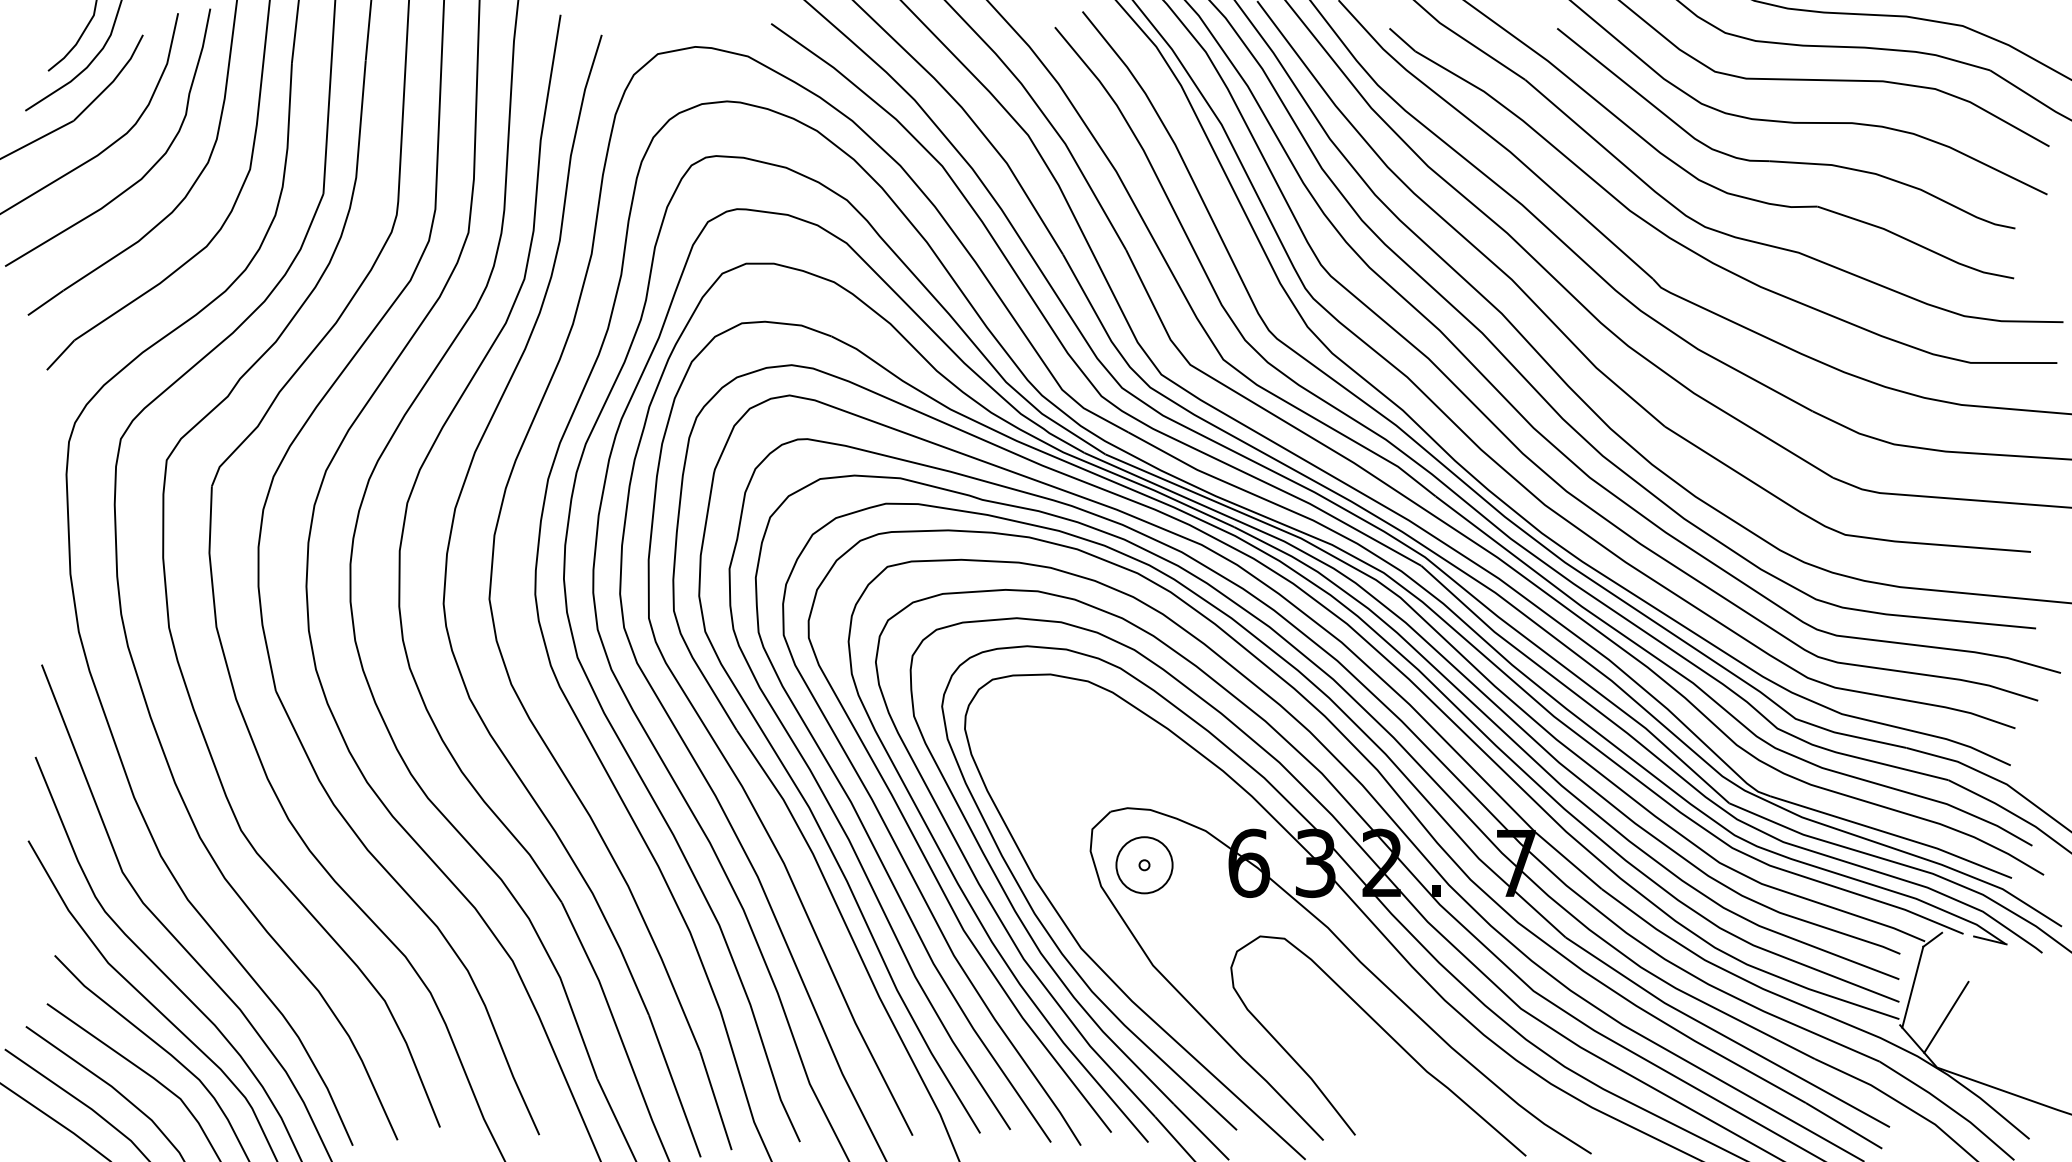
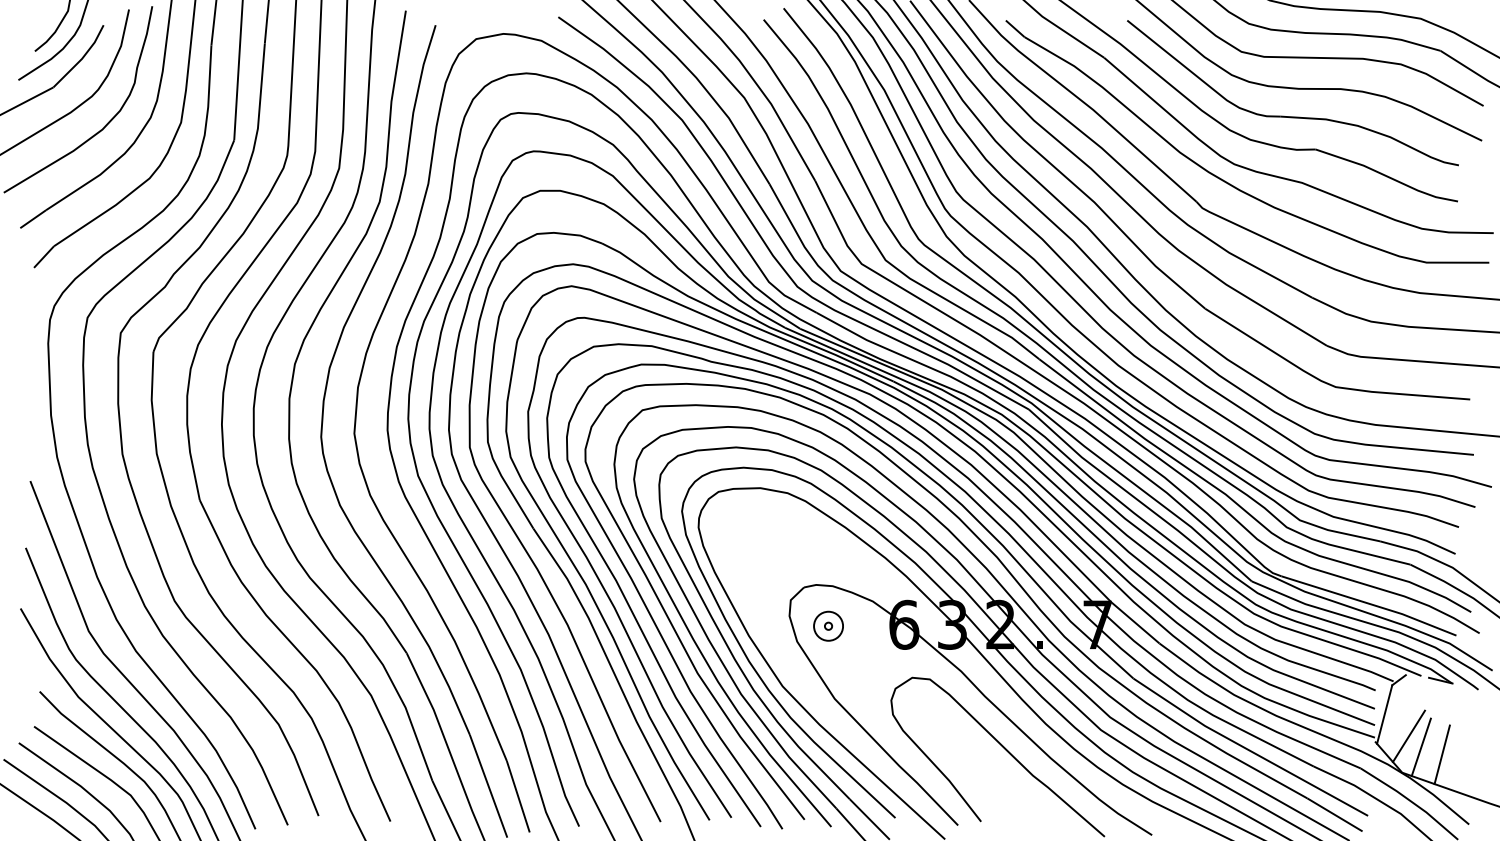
circle: (1144, 864) -> (828, 625), size x0.71
line: (1962, 1032) -> (1420, 747), added
line: (1991, 1042) -> (1441, 754), added

